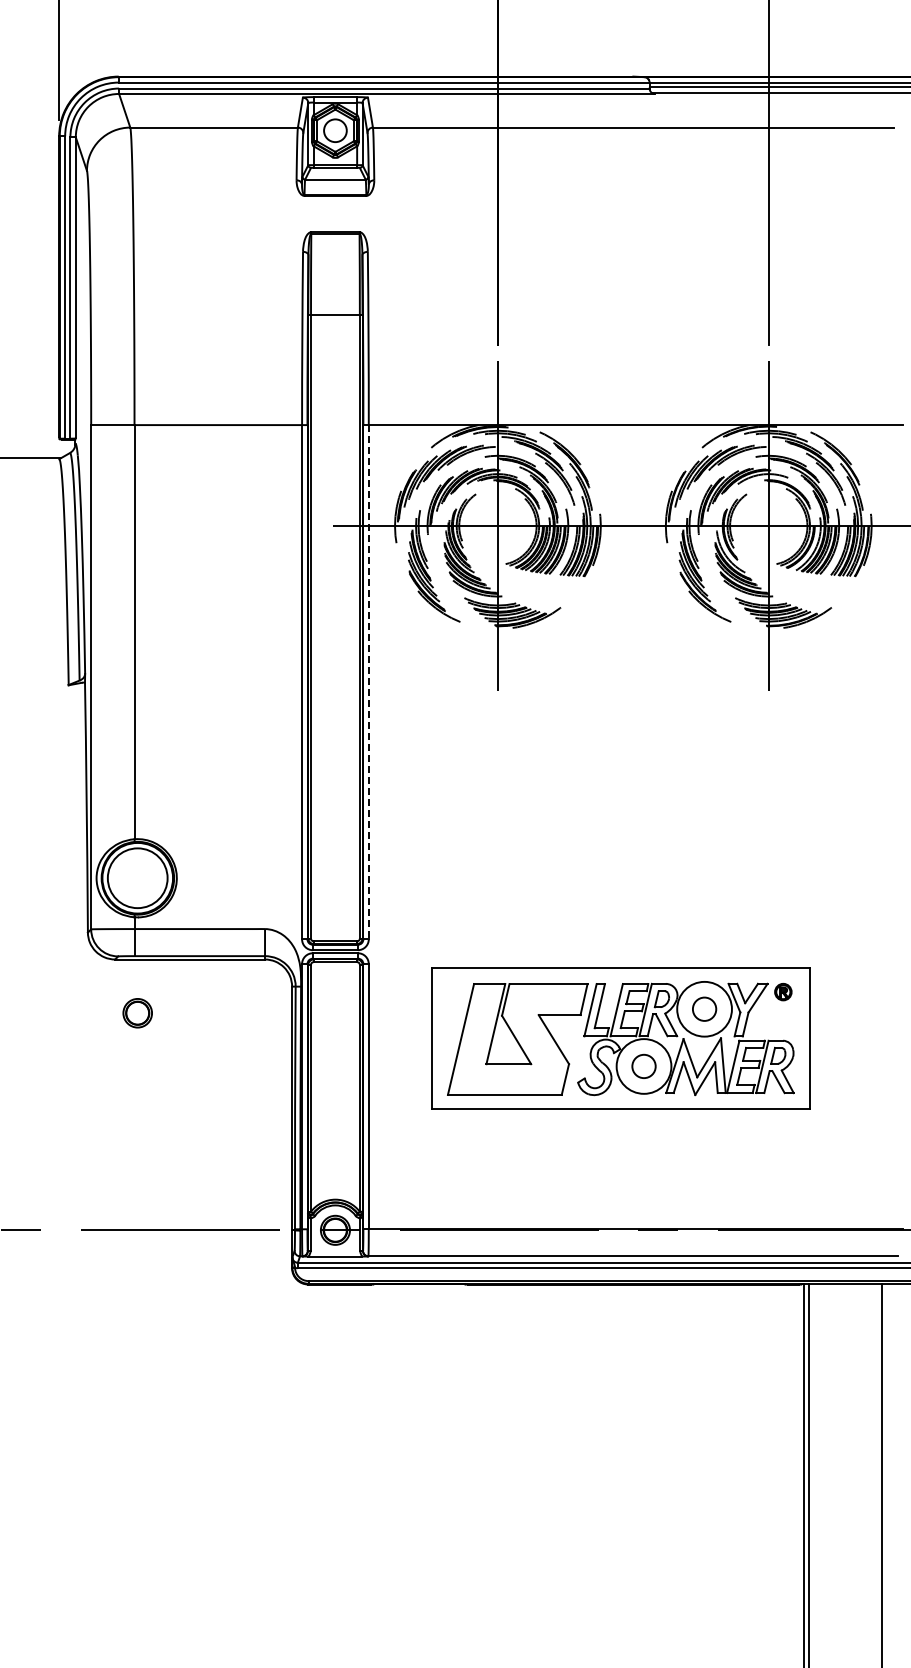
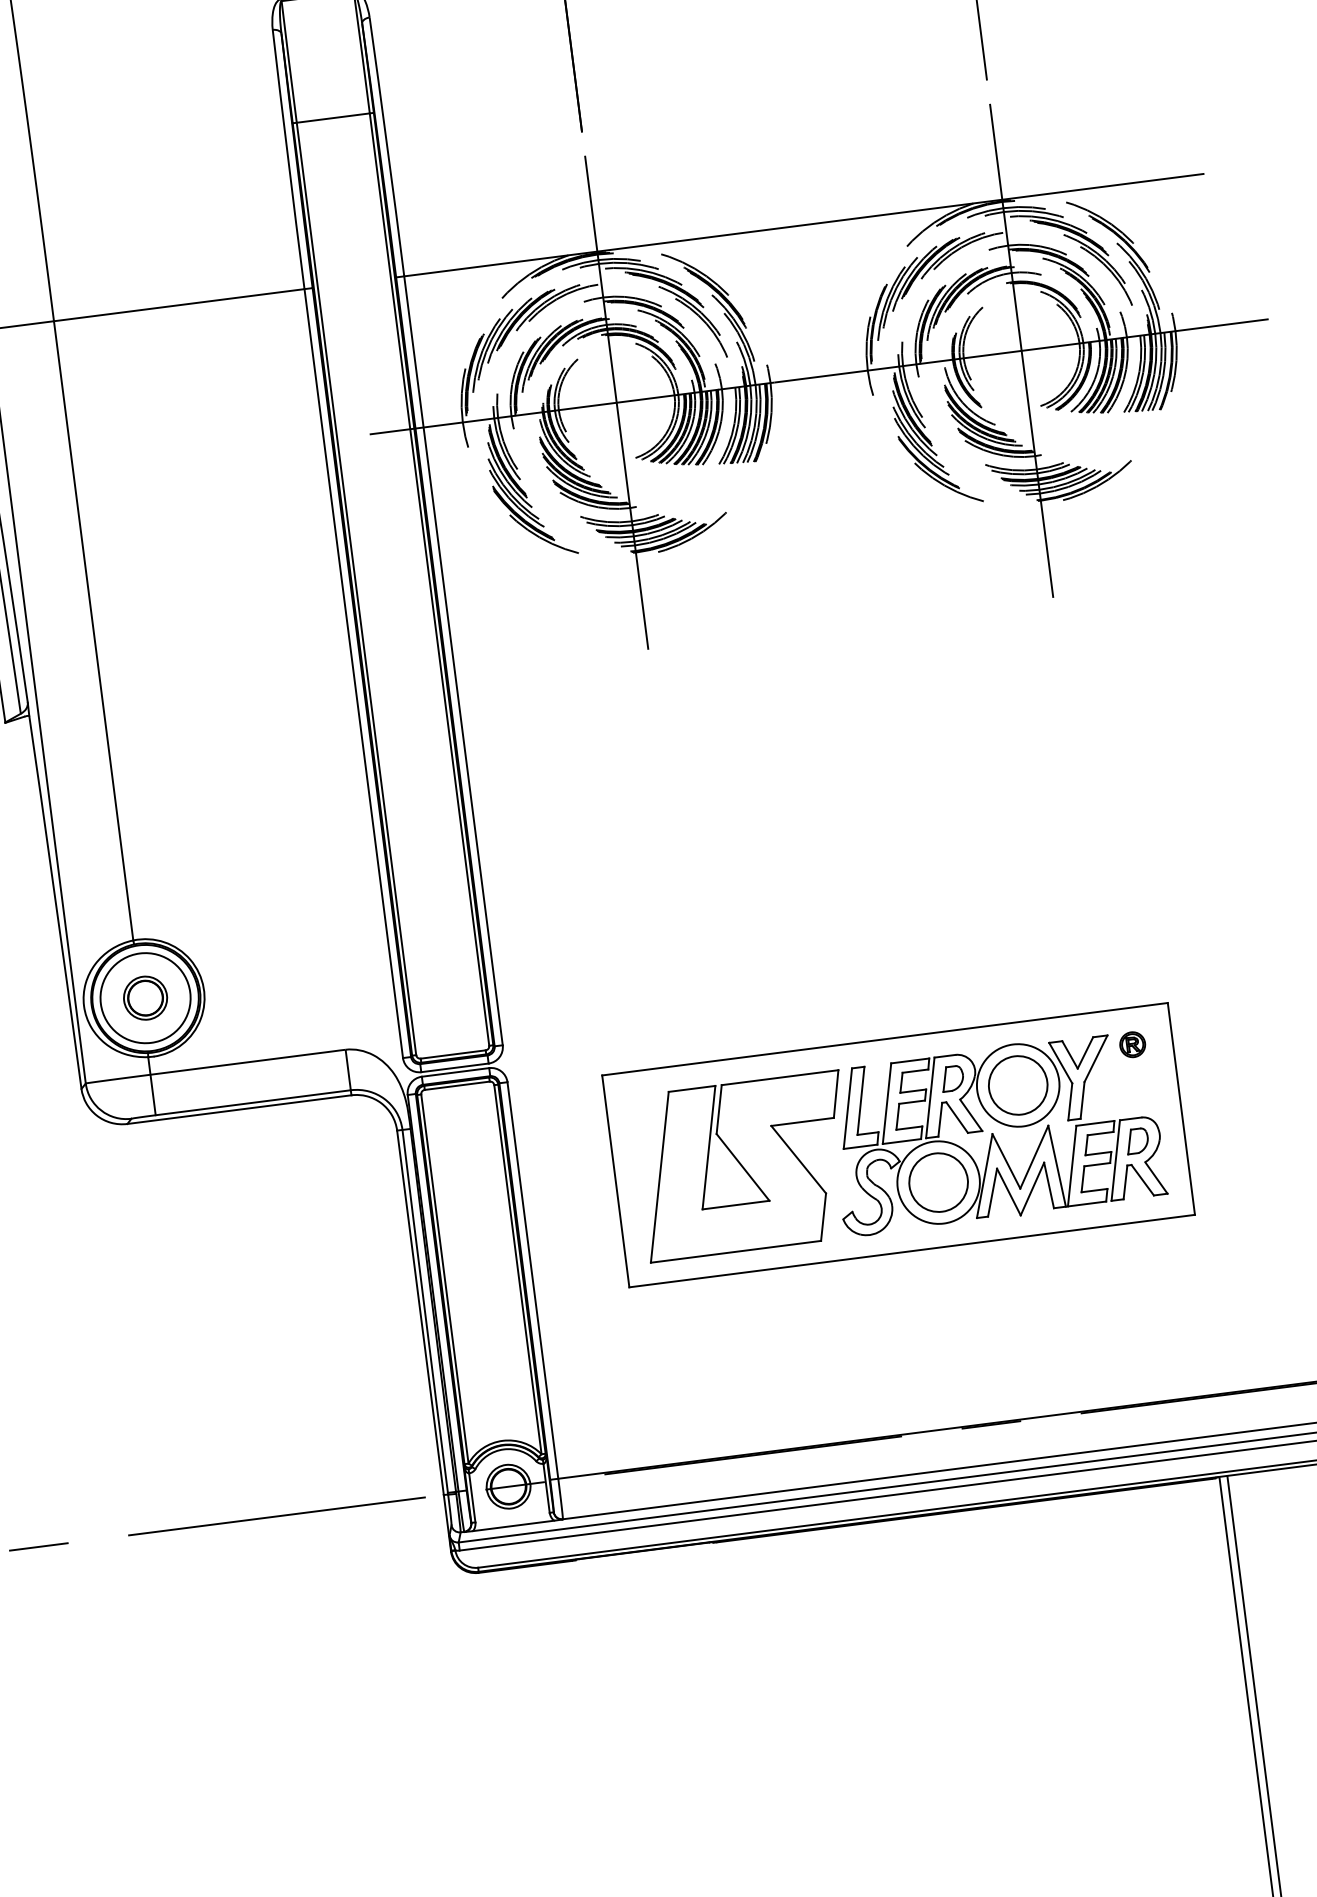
line: (368, 682) -> (453, 661), dashed -> solid
circle: (704, 1008) -> (1017, 1084), size x1.67
part: (137, 1013) -> (145, 998), moved
circle: (643, 1066) -> (937, 1182), size x1.67

